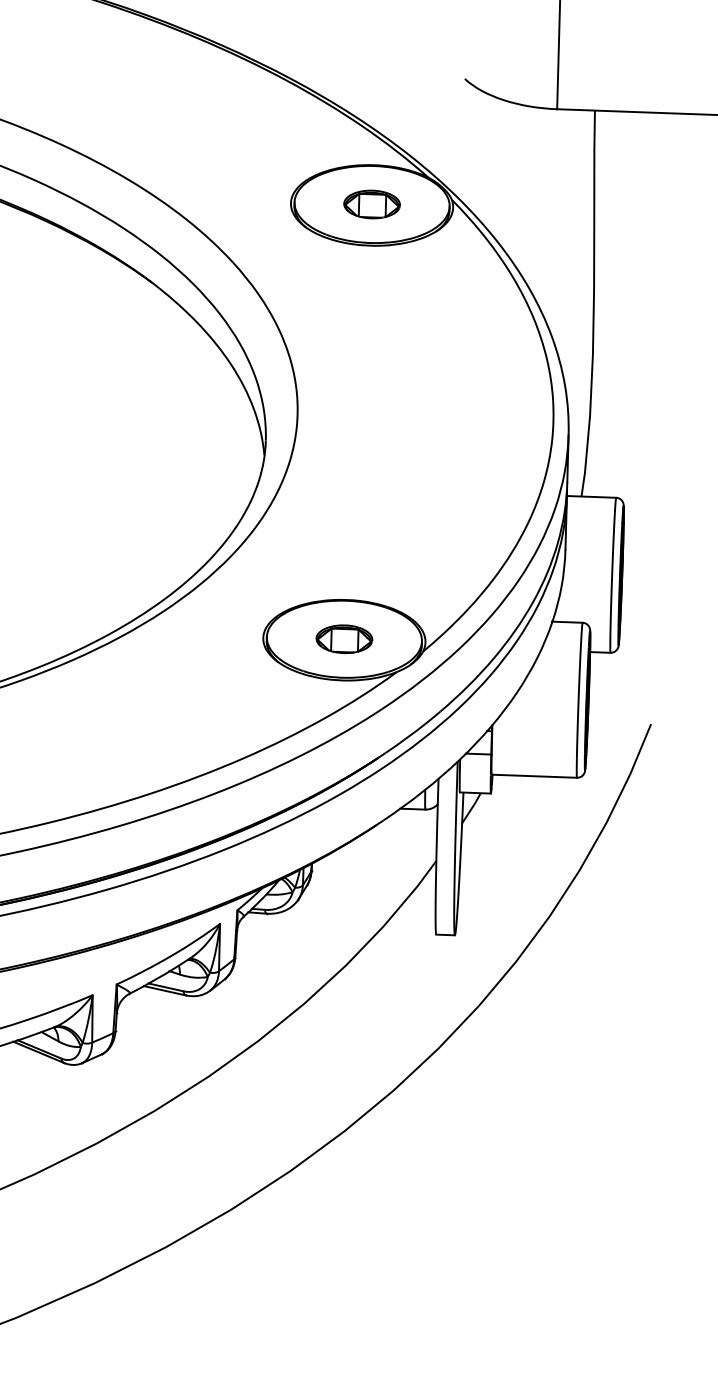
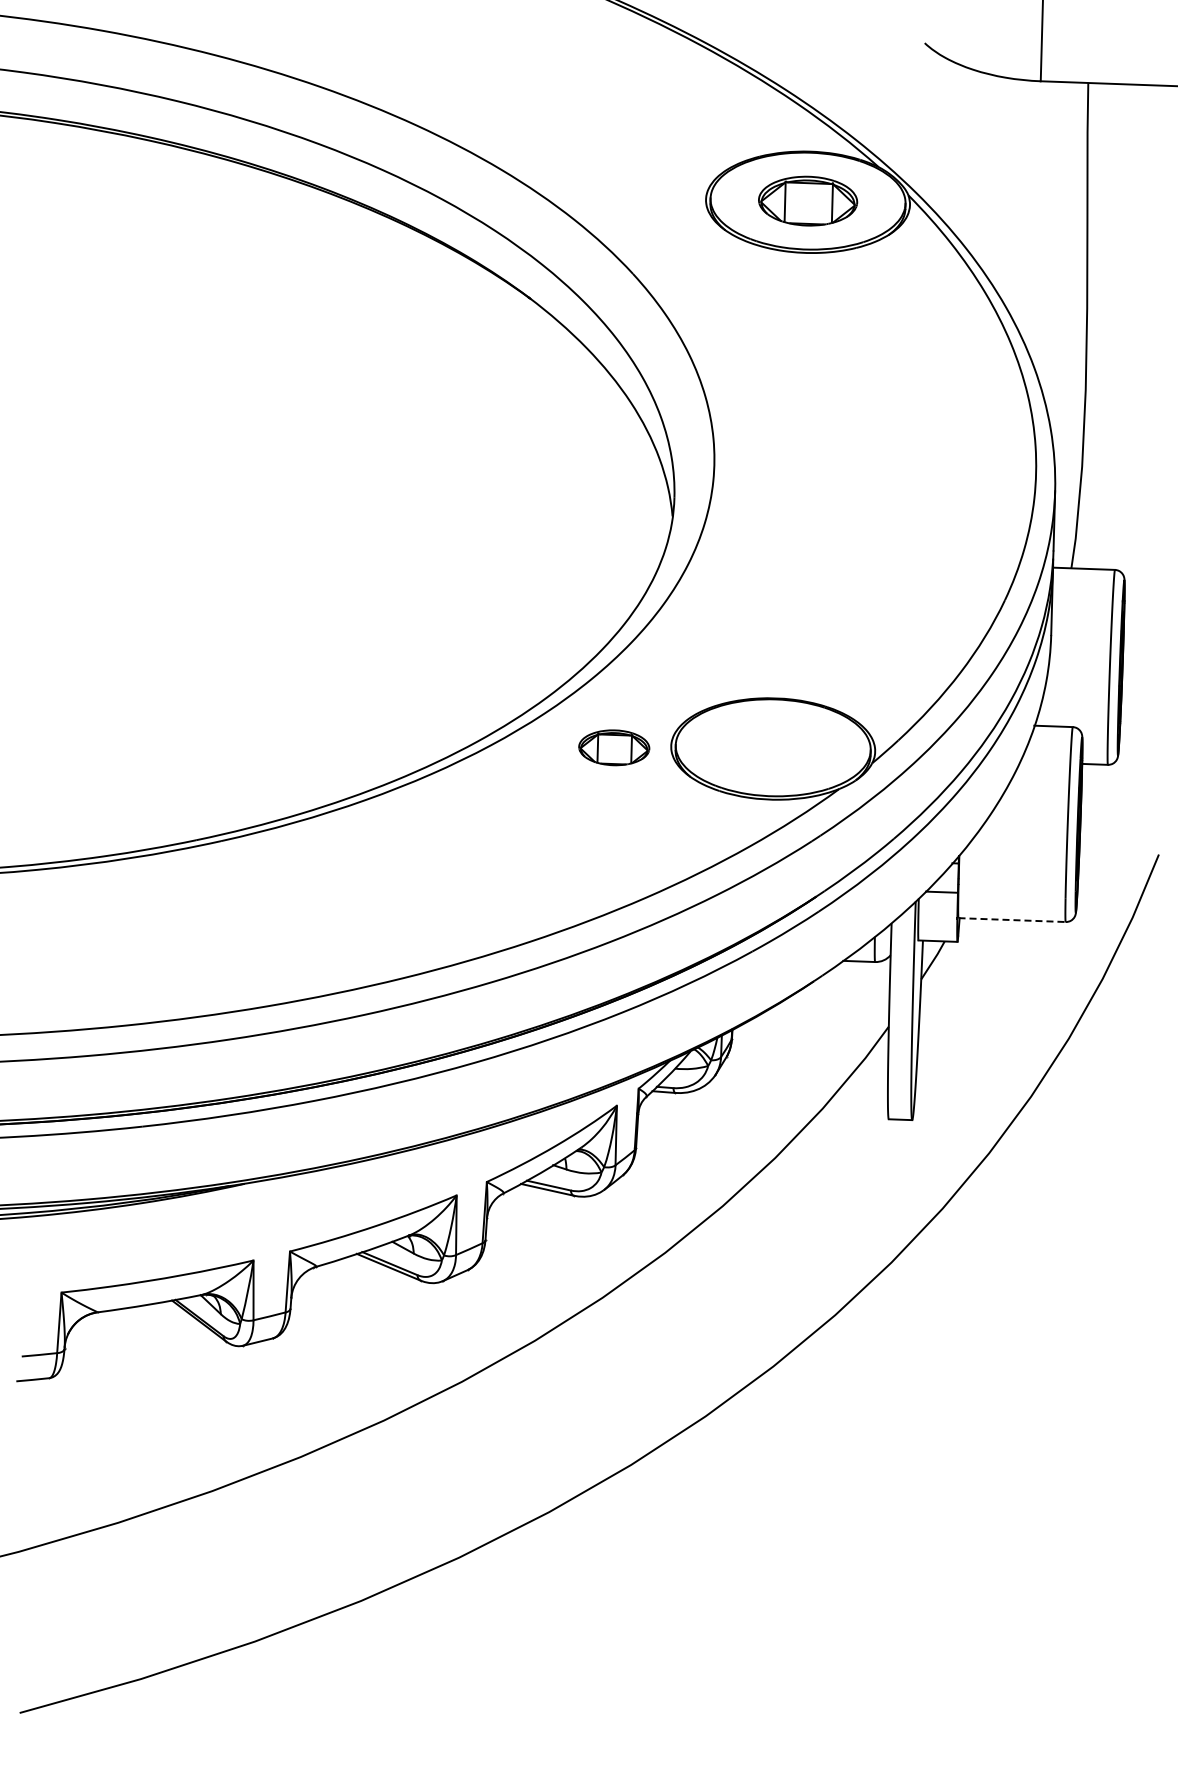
part: (371, 204) -> (807, 200), size x1.4
part: (344, 639) -> (614, 747), moved
line: (534, 776) -> (1012, 920), solid -> dashed

